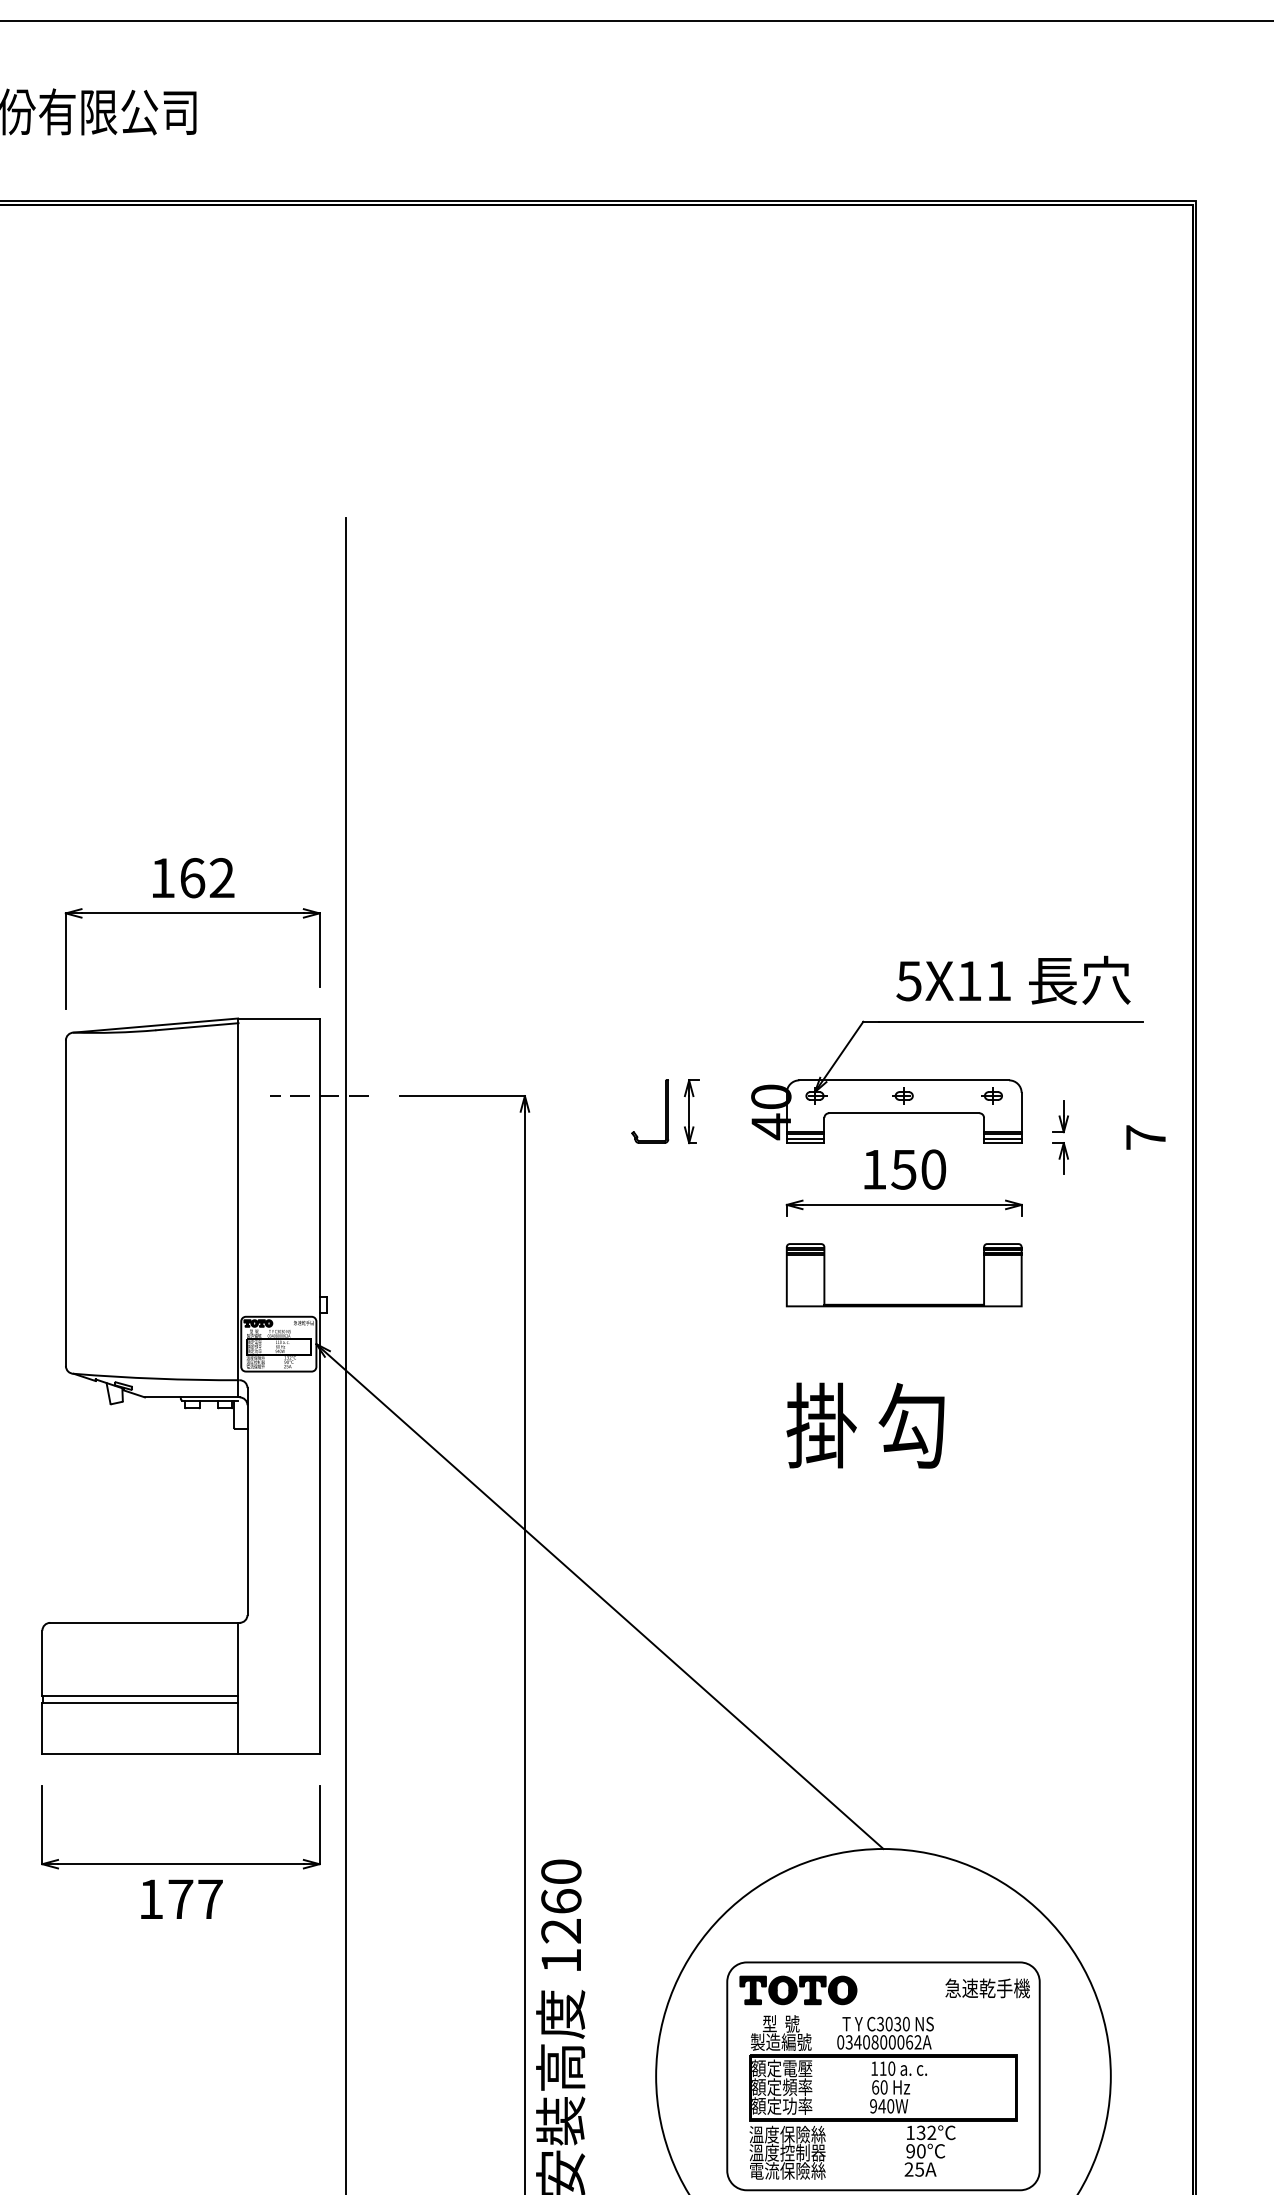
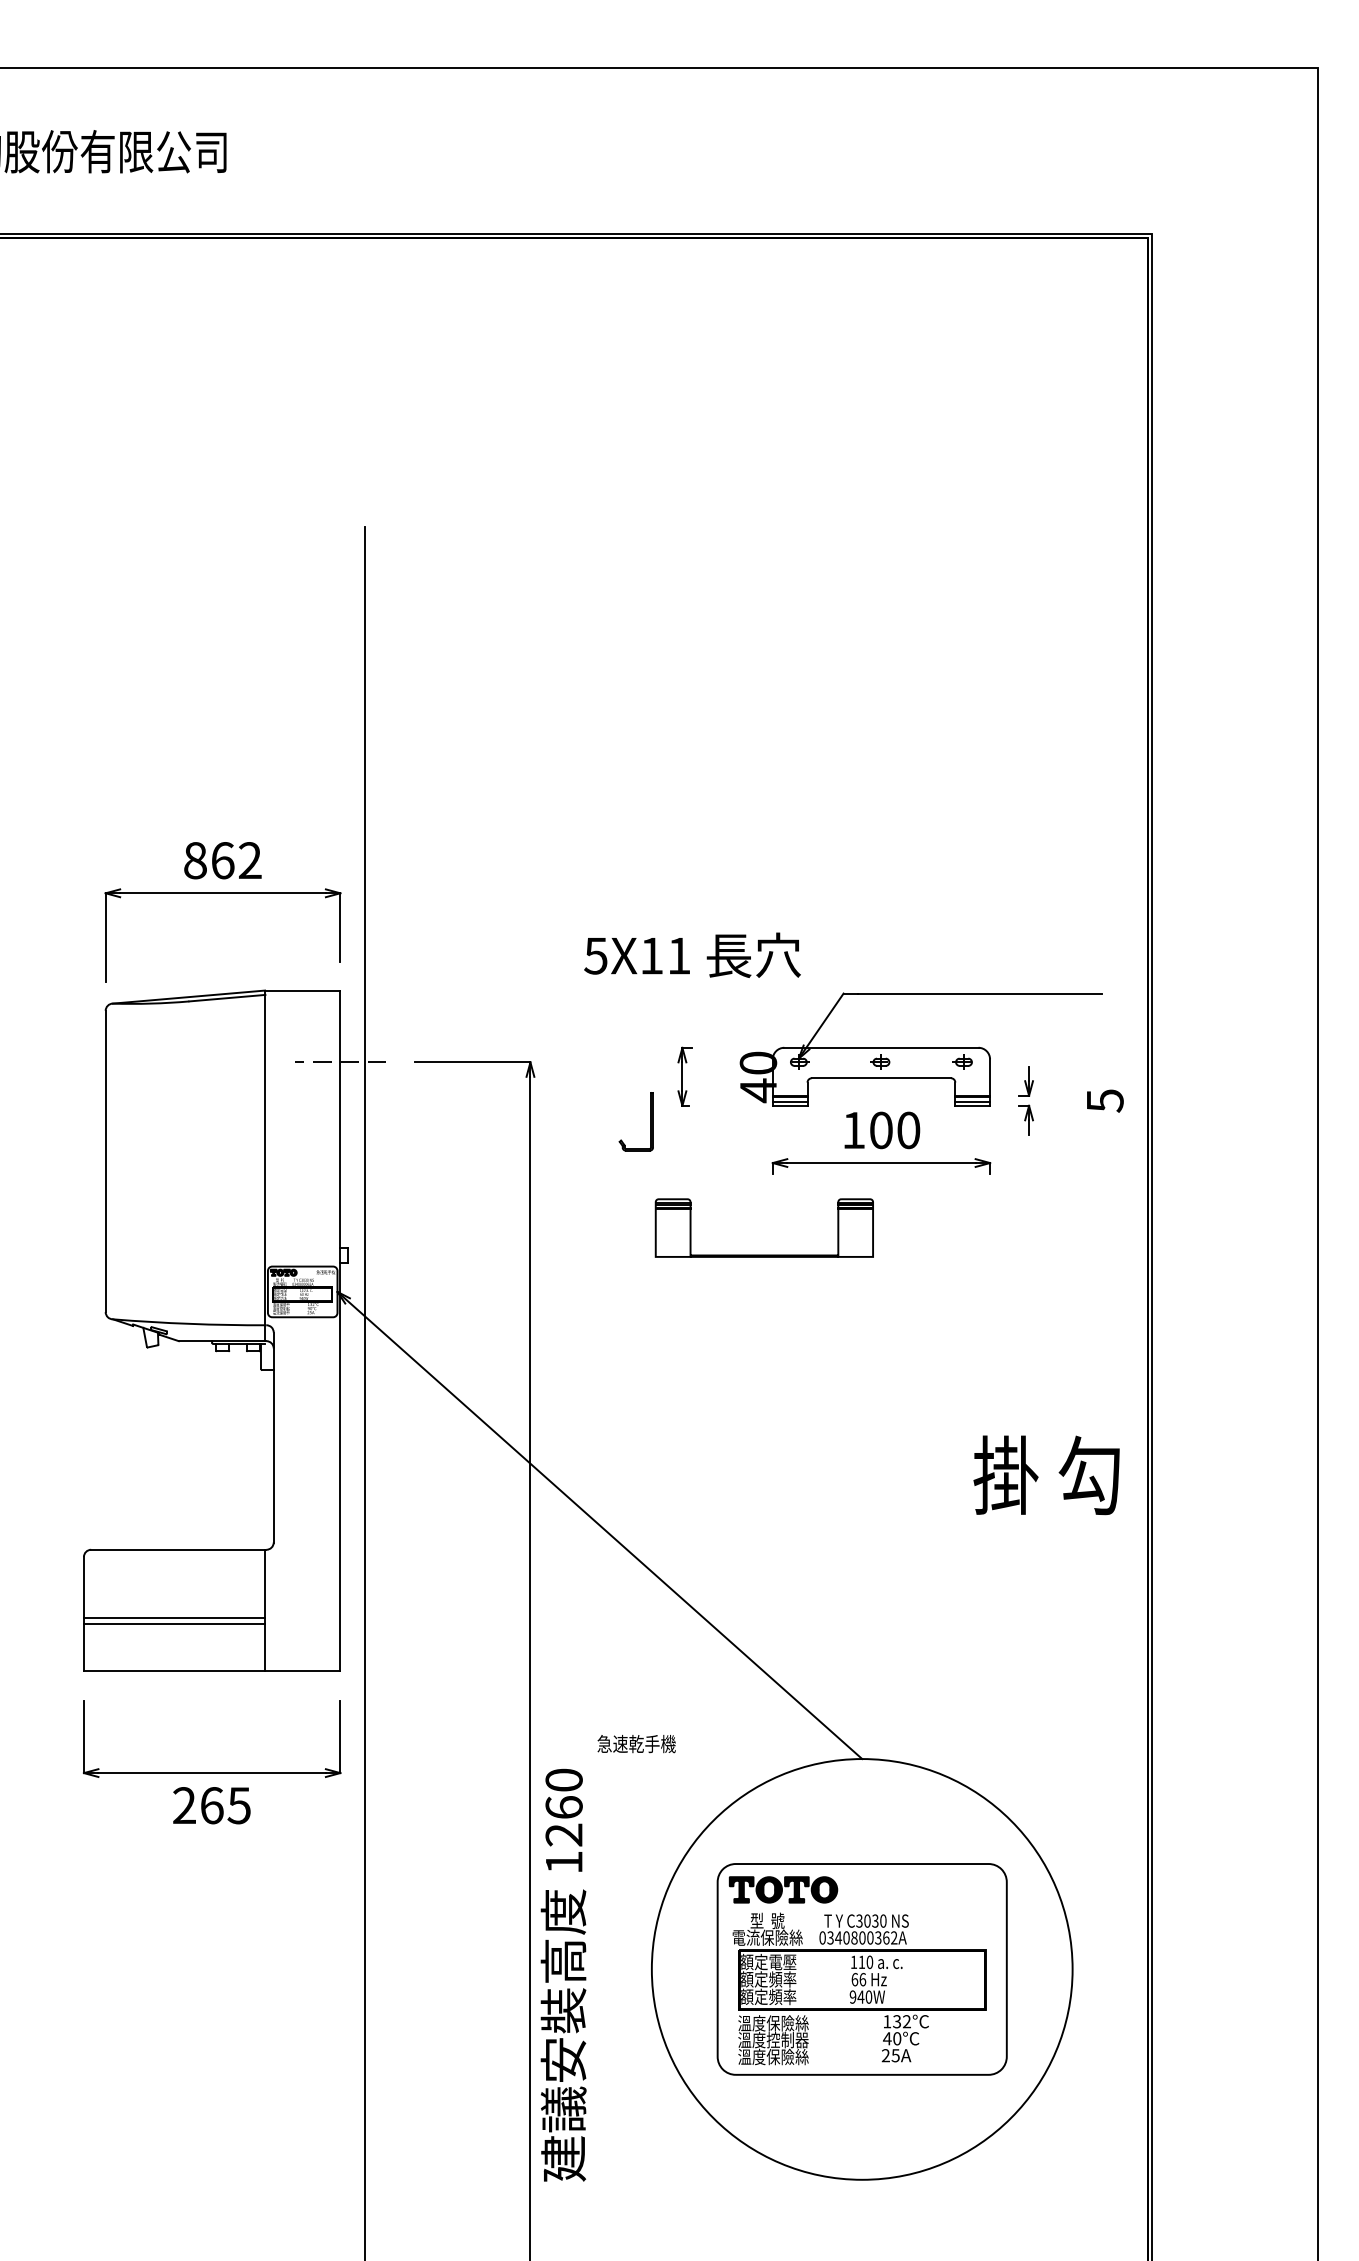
text: (162, 877) -> (195, 860), 162 -> 862
text: (1013, 979) -> (692, 954), moved
part: (665, 1111) -> (650, 1121), moved
text: (1146, 1137) -> (1105, 1100), 7 -> 5
text: (903, 1169) -> (880, 1130), 150 -> 100
part: (903, 1303) -> (763, 1254), moved
text: (865, 1425) -> (1046, 1475), moved
text: (180, 1899) -> (211, 1805), 177 -> 265
text: (987, 1988) -> (636, 1744), moved
text: (781, 2041) -> (767, 1937), 製造編號 -> 電流保險絲
text: (901, 2041) -> (878, 1937), 0340800062A -> 0340800362A
text: (883, 2087) -> (862, 1979), 60 -> 66
text: (789, 2105) -> (775, 1996), 額定功率 -> 額定頻率
text: (910, 2151) -> (887, 2038), 90°C -> 40°C
text: (763, 2170) -> (751, 2056), 電流保險絲 -> 溫度保險絲

